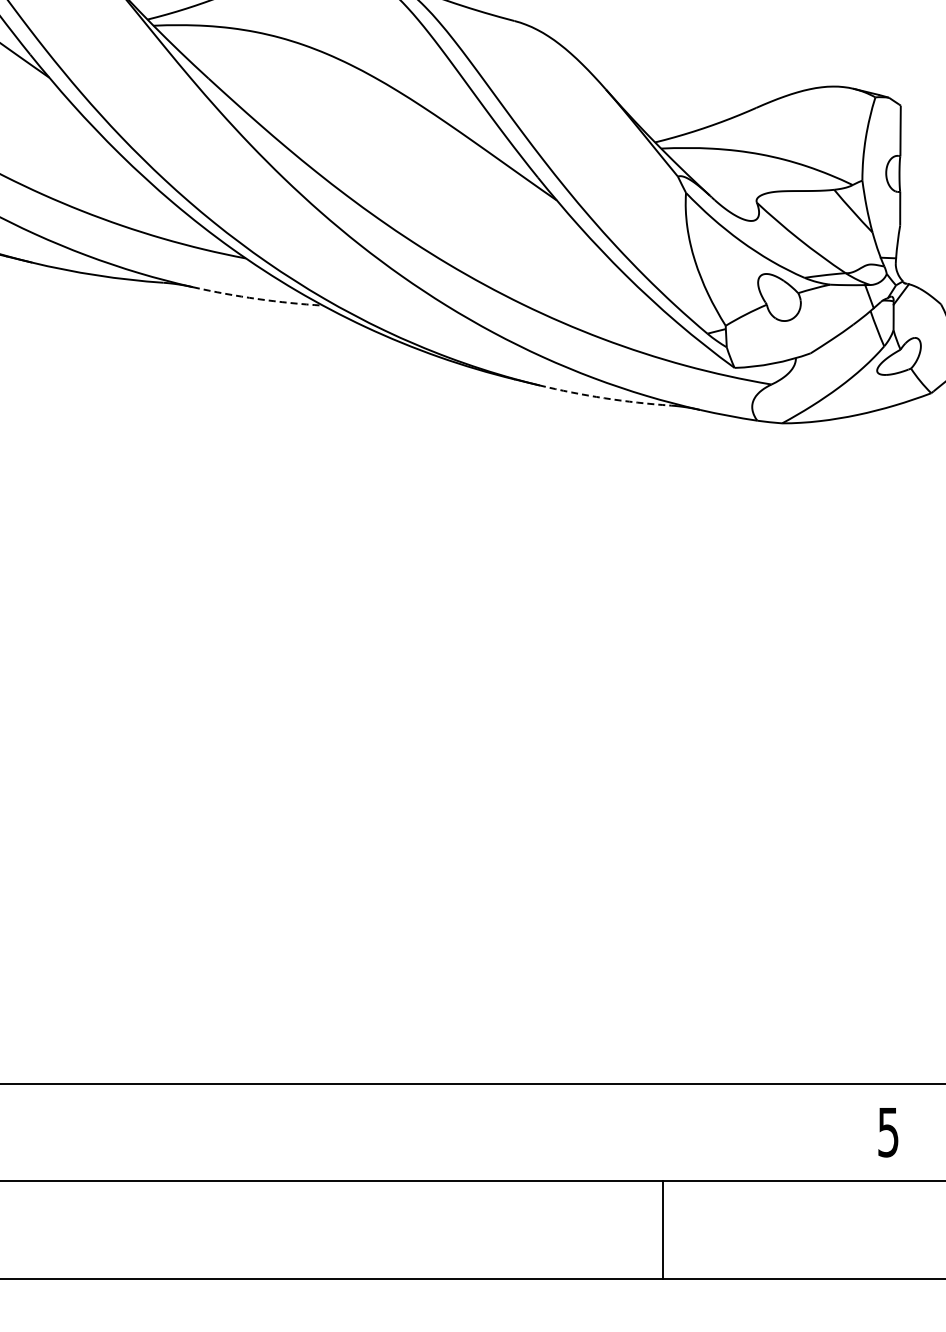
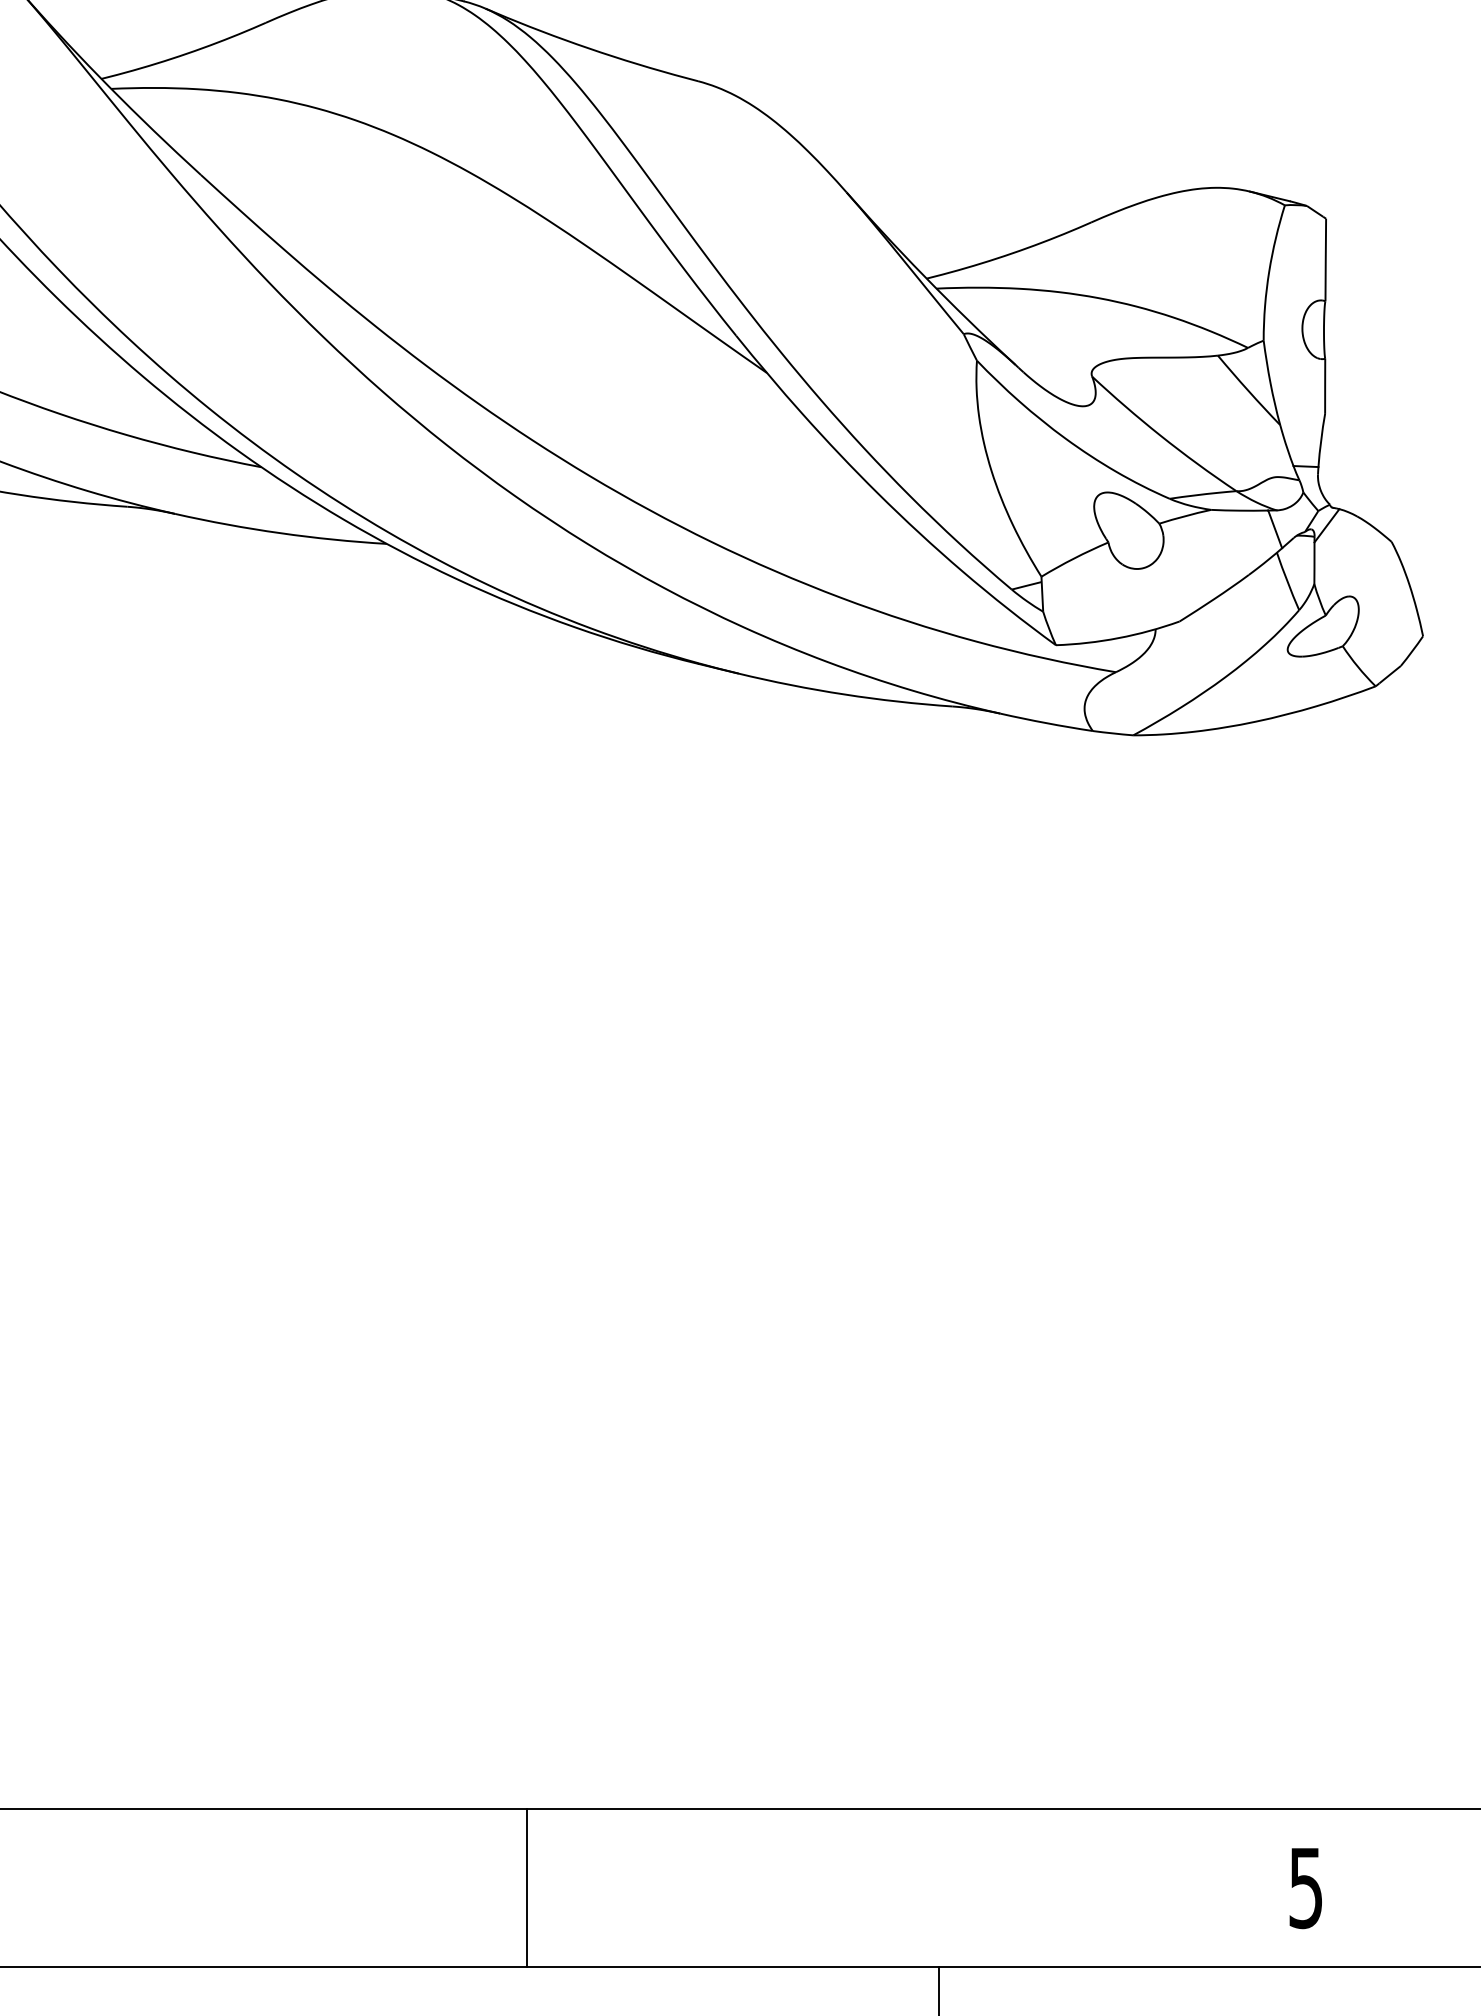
arc: (257, 299) -> (280, 533), dashed -> solid
arc: (604, 398) -> (844, 694), dashed -> solid
line: (409, 1132) -> (527, 1888), added

